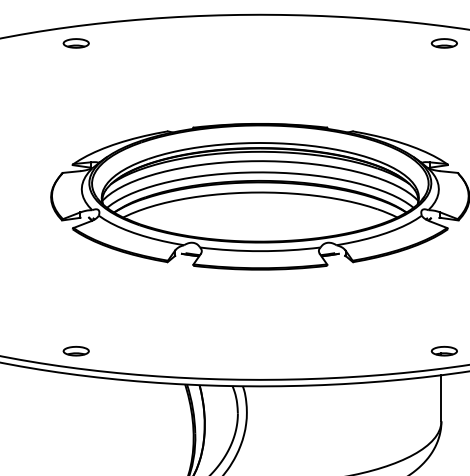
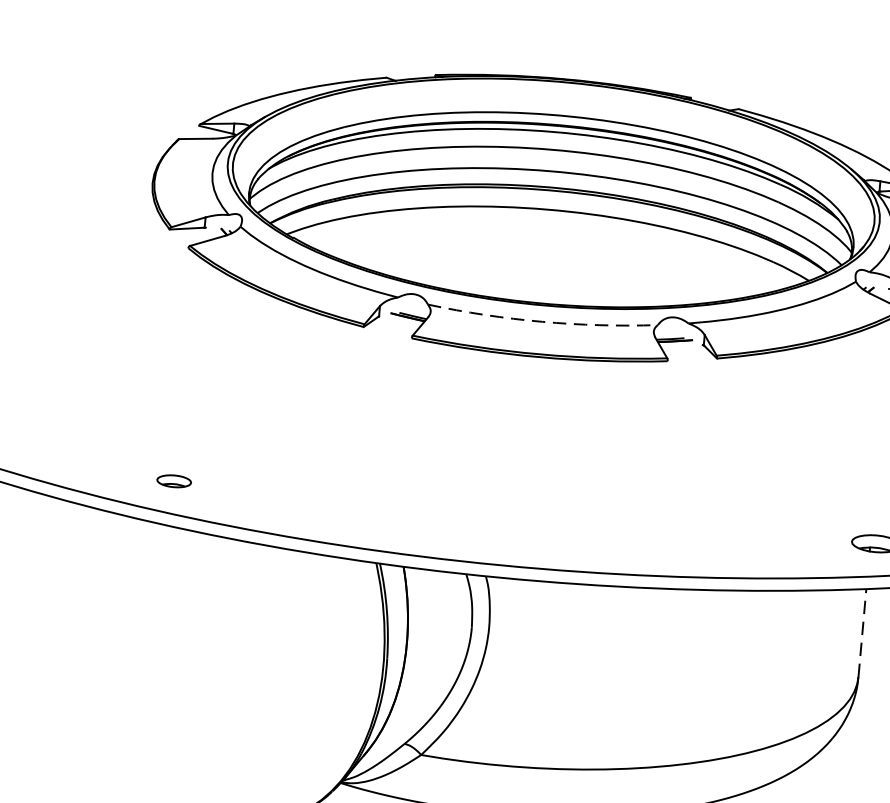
arc: (260, 251) -> (542, 322), solid -> dashed
part: (75, 351) -> (172, 481), size x0.7
line: (441, 397) -> (862, 631), solid -> dashed

